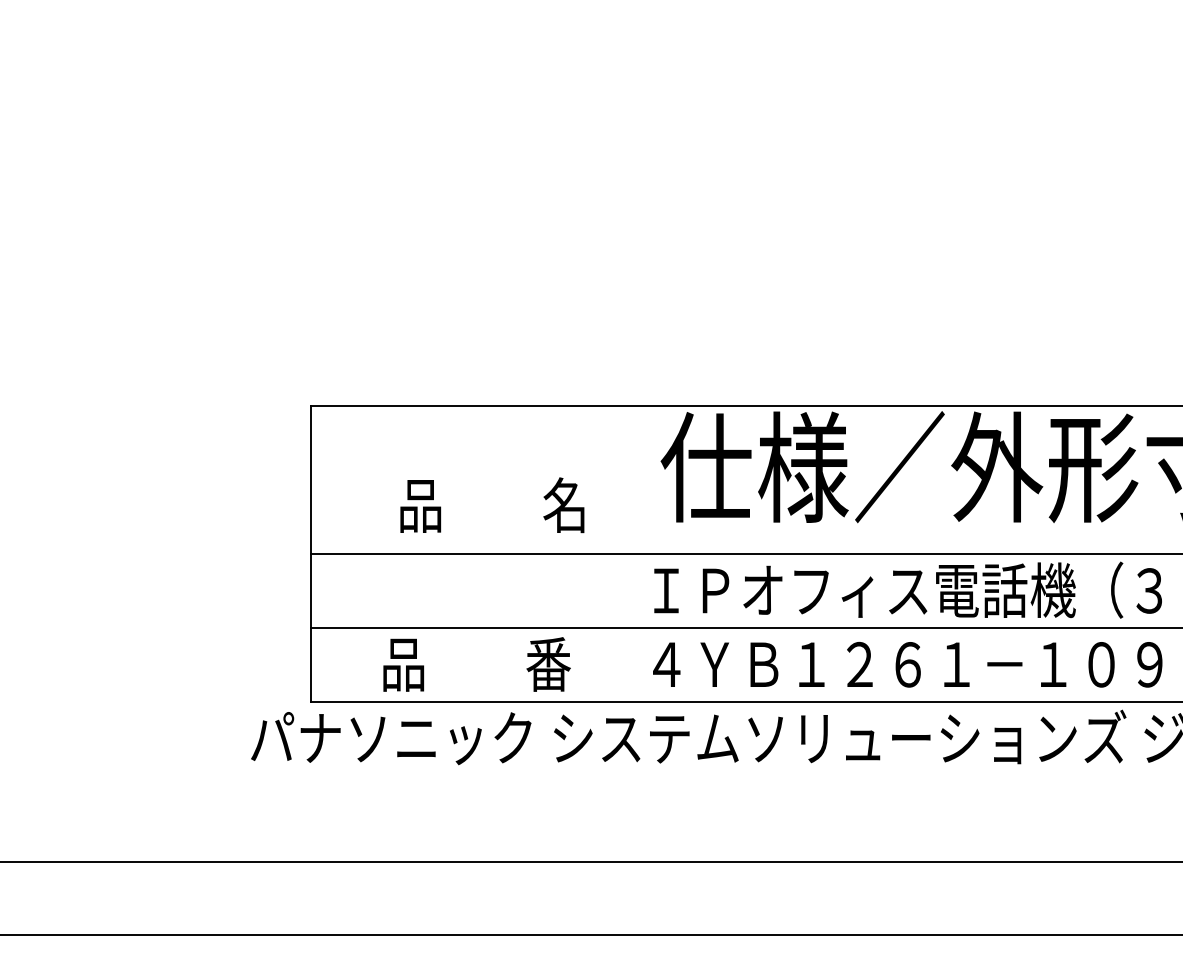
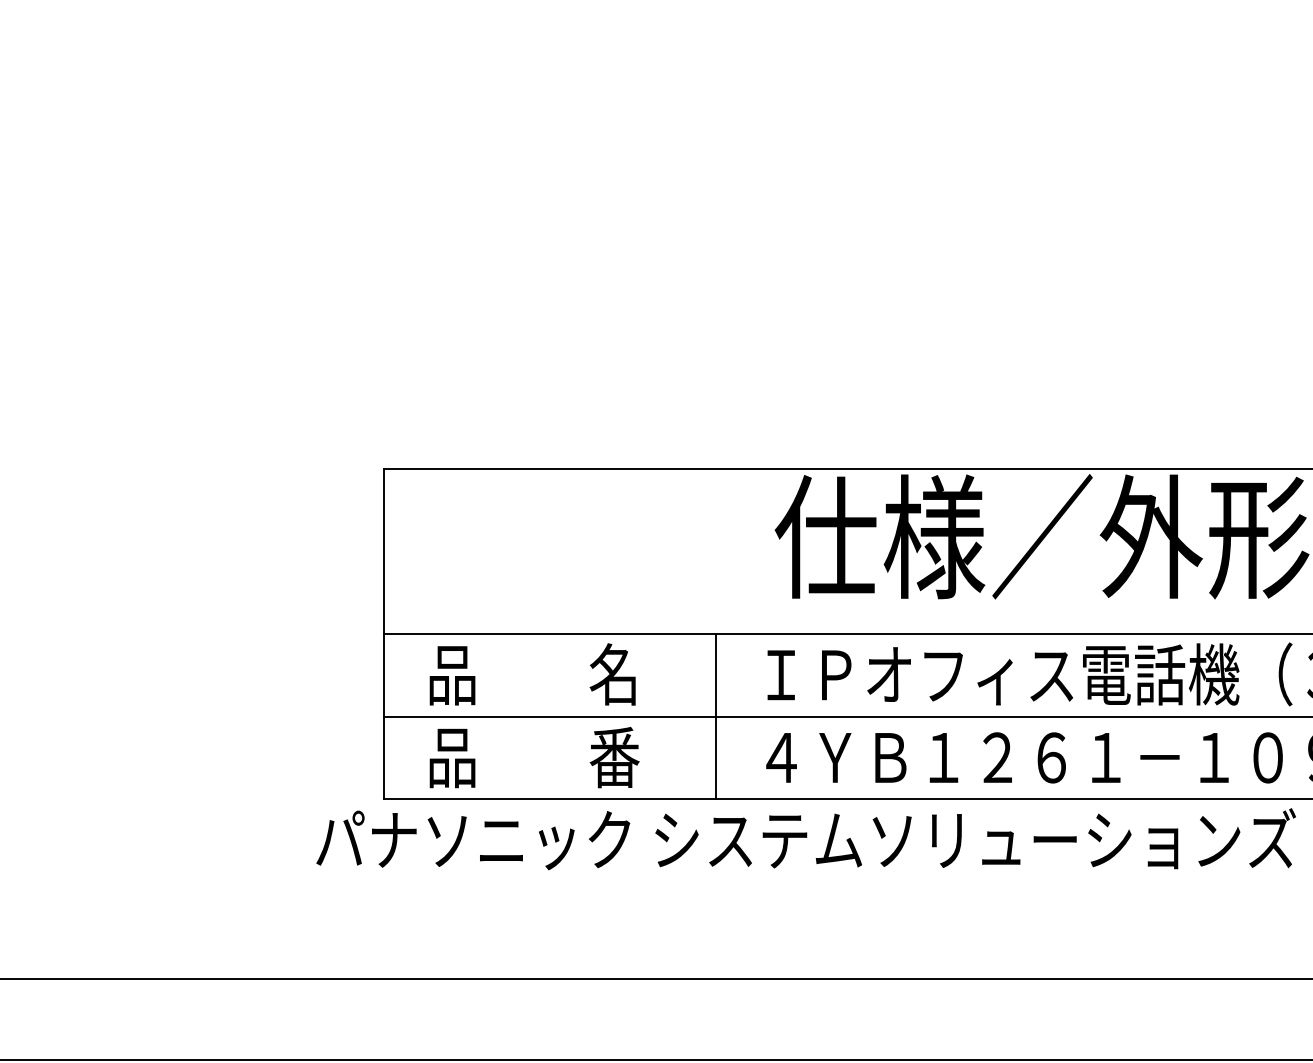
text: (492, 505) -> (532, 674), moved
line: (608, 627) -> (716, 716), added
text: (476, 664) -> (533, 757), moved

